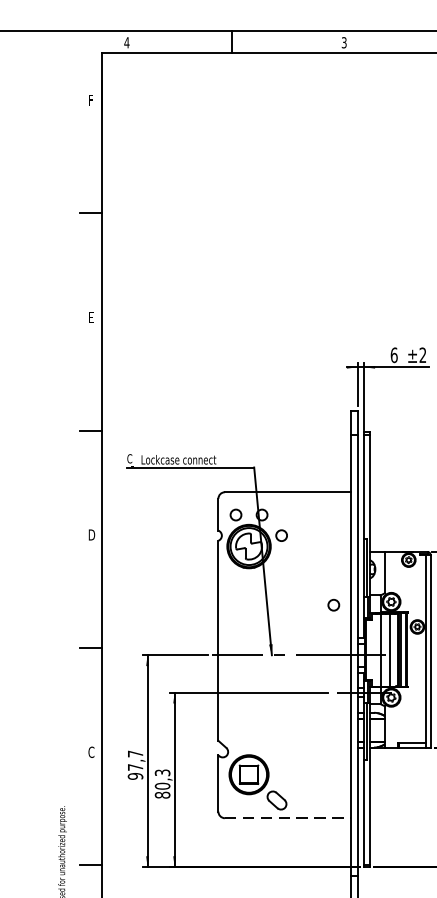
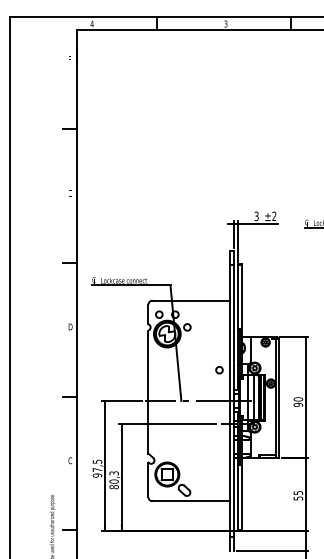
text: (393, 355) -> (256, 216), 6 -> 3
text: (135, 753) -> (97, 461), 97,7 -> 97,5
line: (288, 818) -> (191, 501), dashed -> solid

